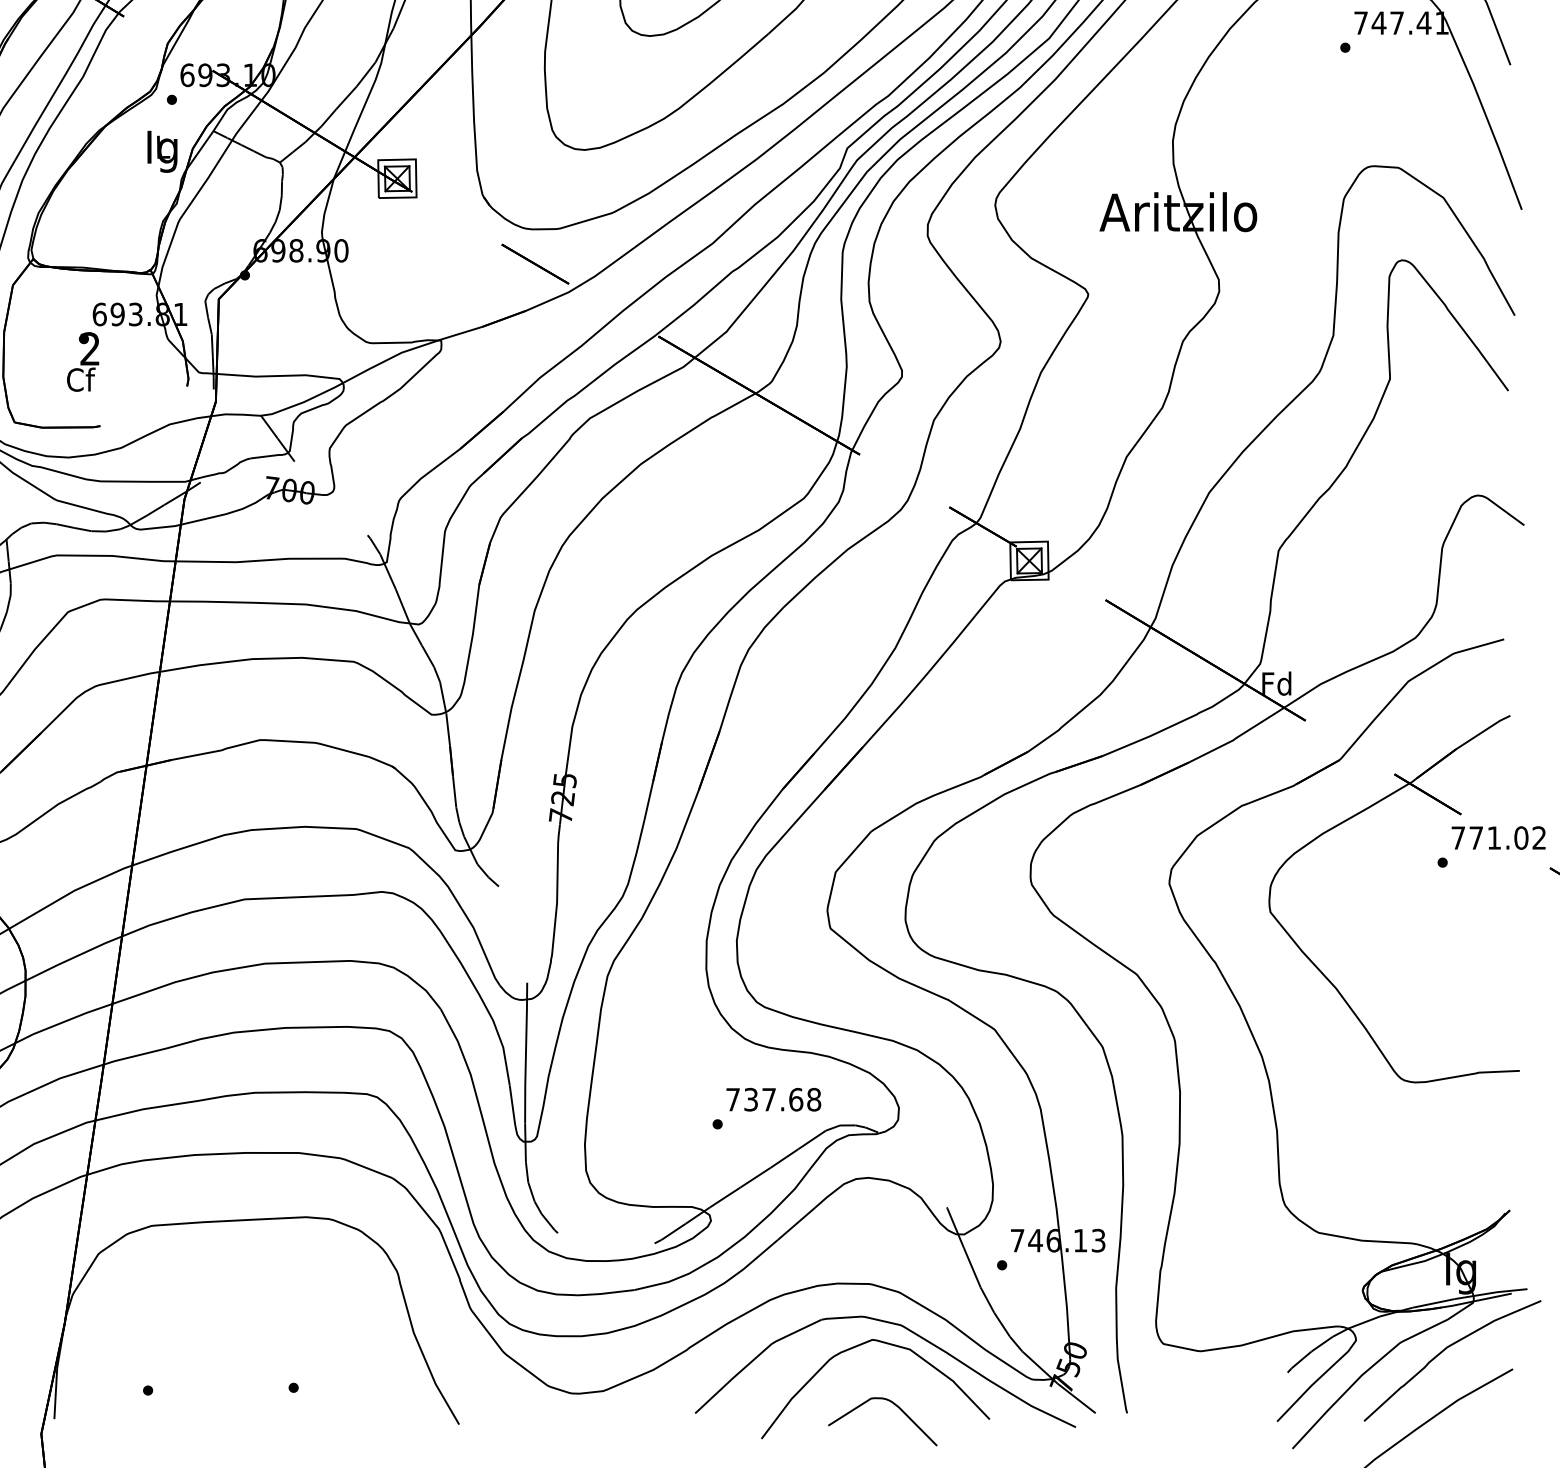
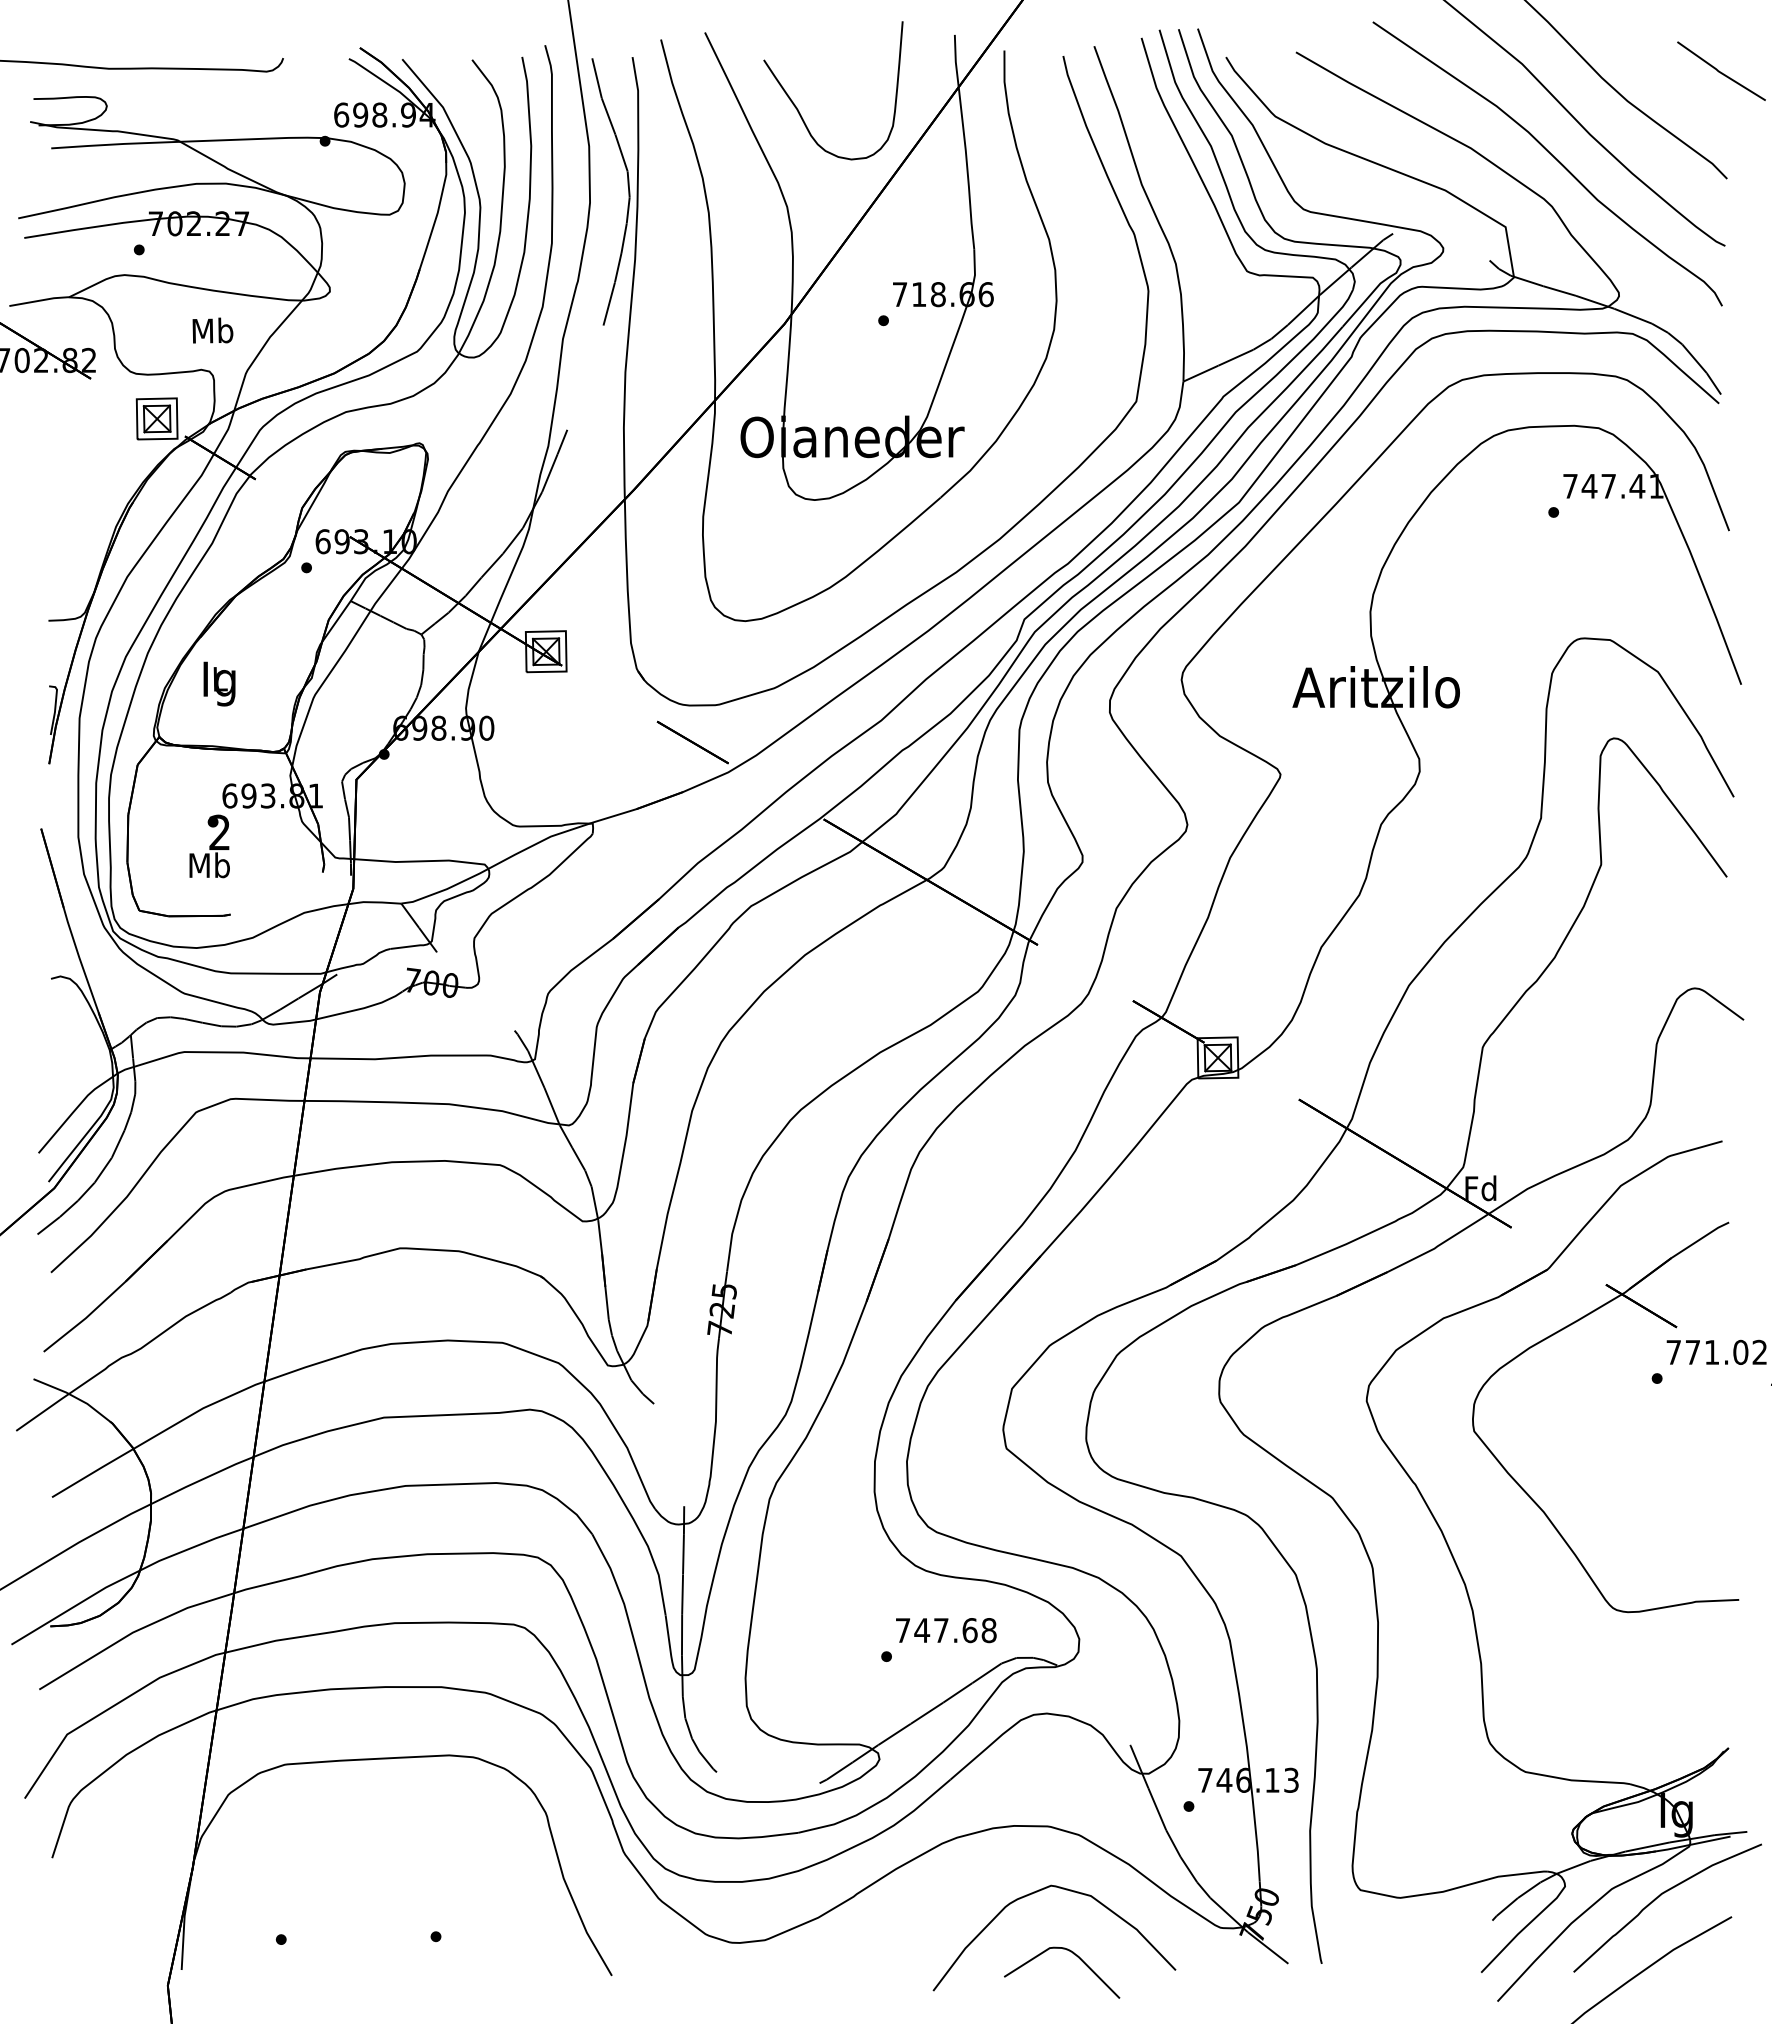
text: (162, 151) -> (219, 683), moved
text: (80, 379) -> (209, 865), Cf -> Mb
text: (751, 1099) -> (922, 1630), 737.68 -> 747.68
part: (910, 1332) -> (1091, 1877), removed

